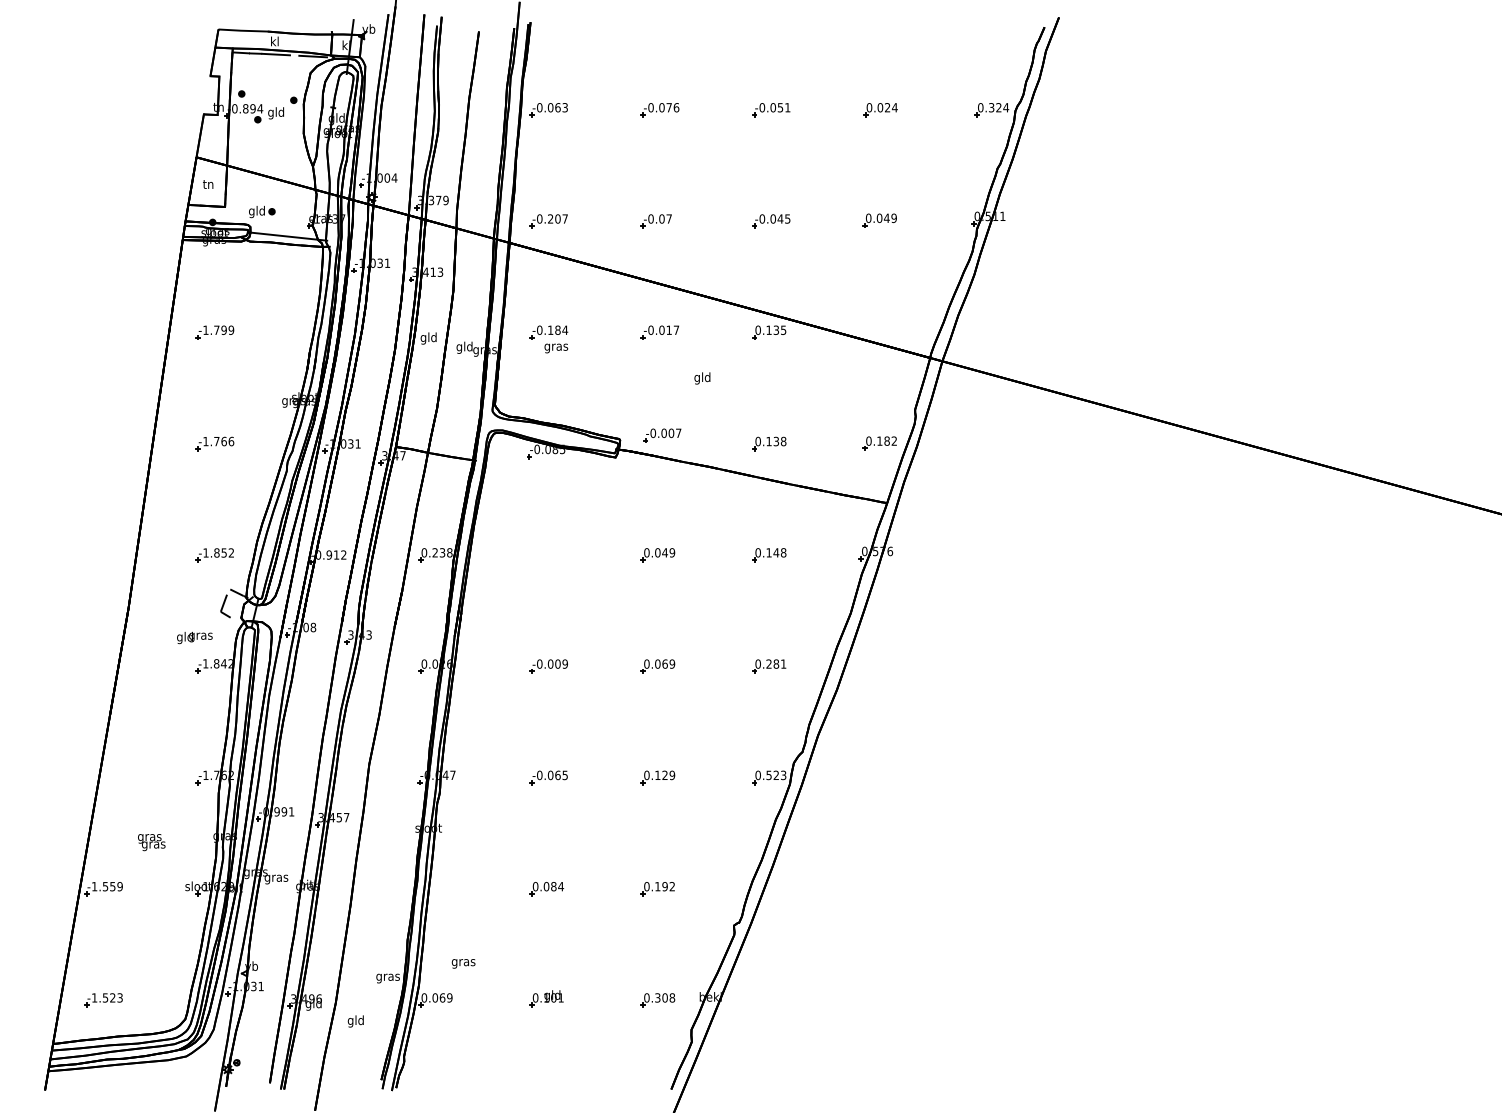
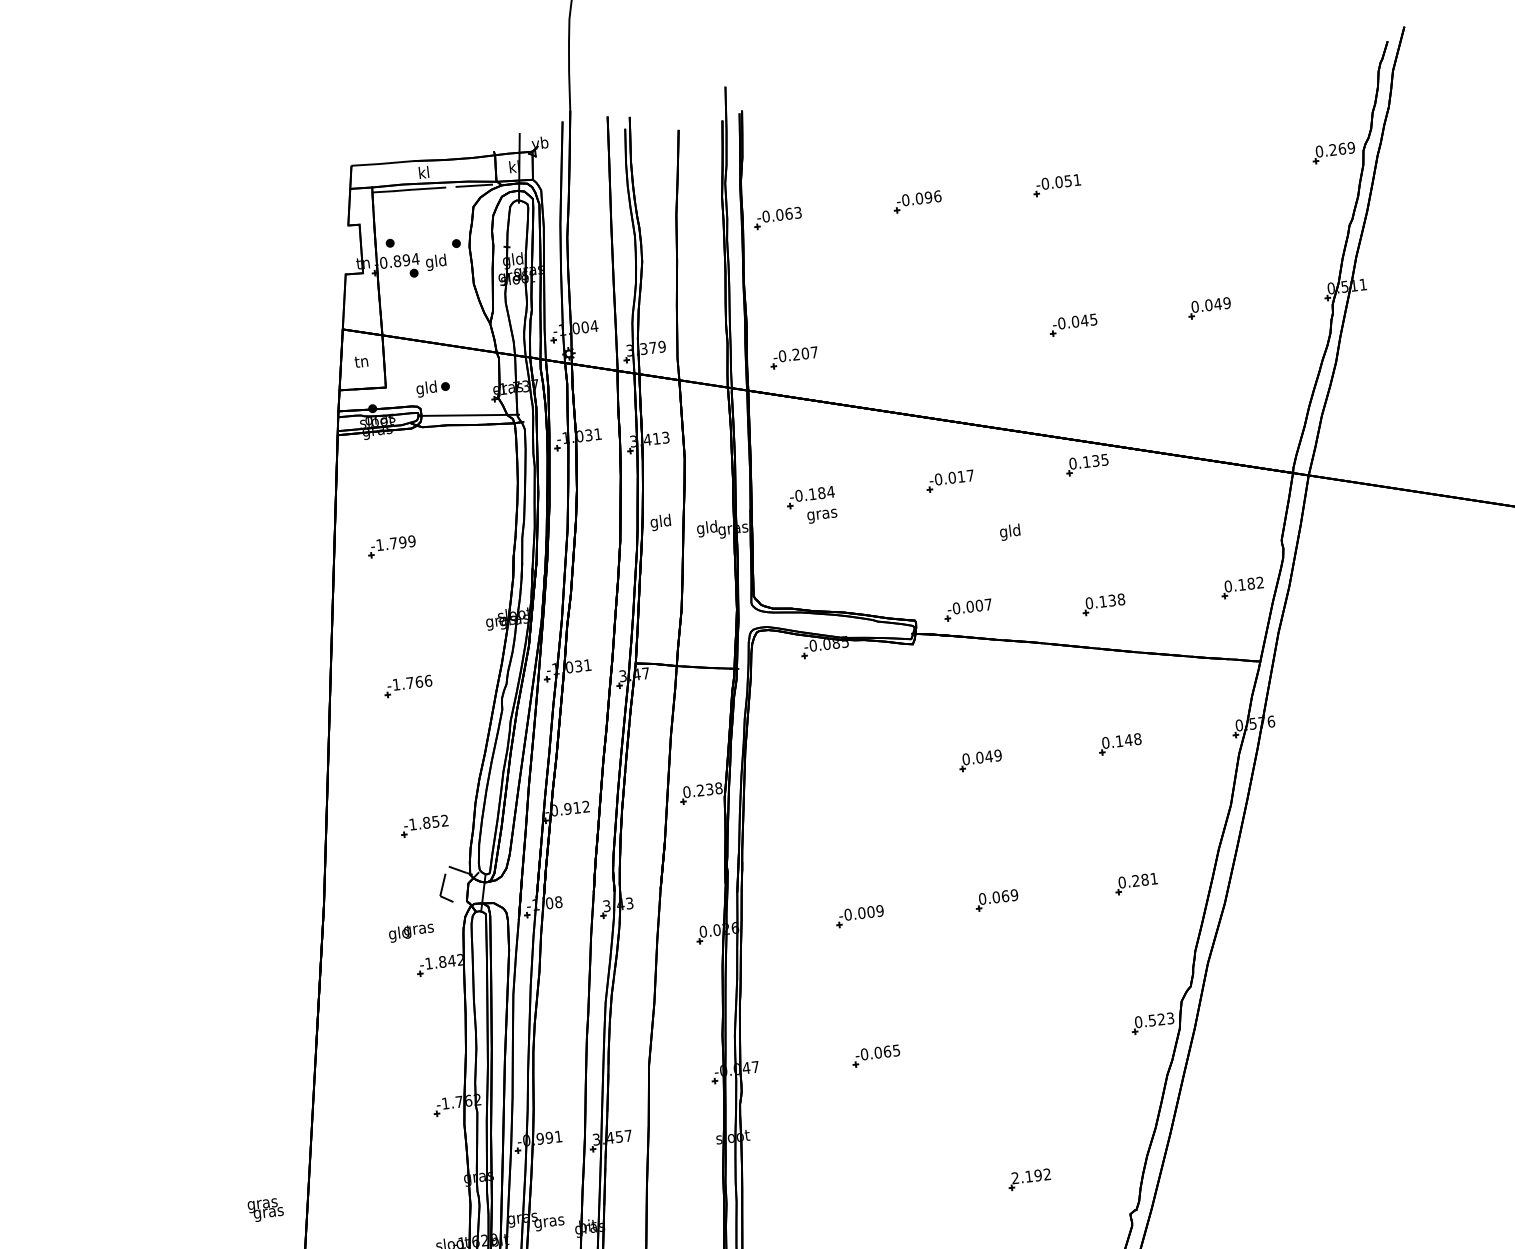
text: (668, 107) -> (927, 197), -0.076 -> -0.096
text: (999, 107) -> (1342, 148), 0.324 -> 0.269
part: (880, 110) -> (1194, 169), removed
part: (655, 221) -> (928, 342), removed
part: (657, 777) -> (1012, 1039), removed
text: (151, 842) -> (265, 1210), moved
text: (646, 886) -> (1014, 1178), 0.192 -> 2.192
part: (546, 889) -> (889, 1196), removed

